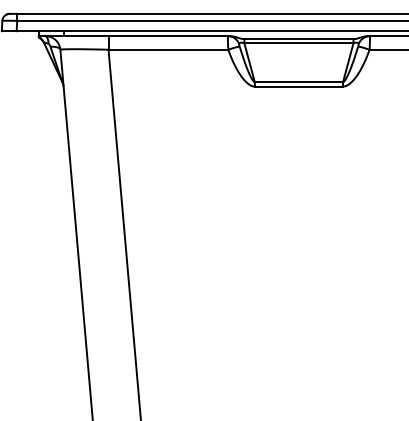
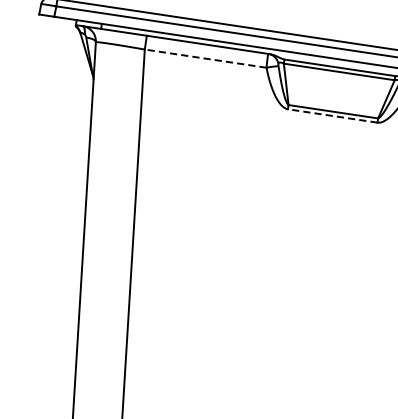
line: (168, 49) -> (205, 58), solid -> dashed
line: (298, 86) -> (332, 115), solid -> dashed

